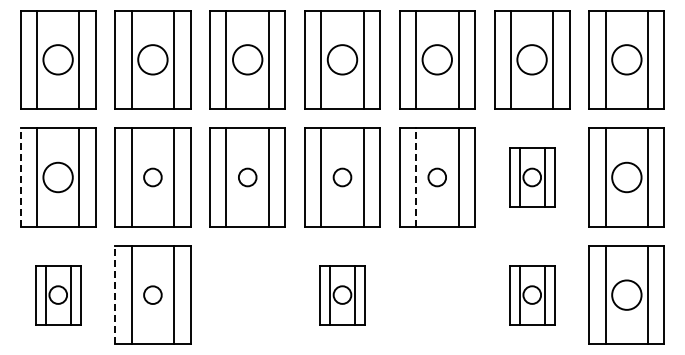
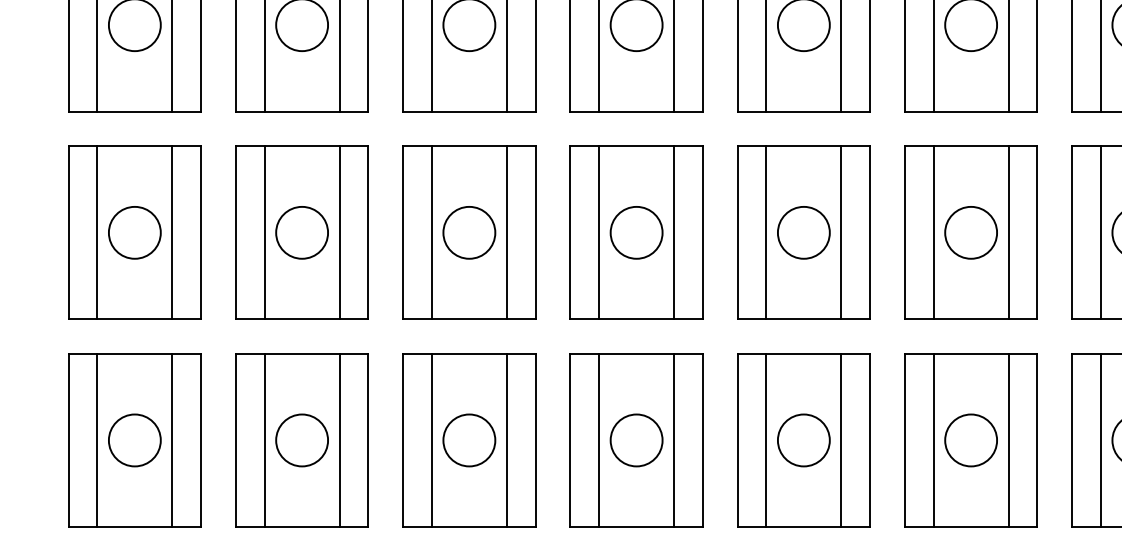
line: (20, 177) -> (68, 232), dashed -> solid
circle: (152, 177) -> (301, 232), size x1.67
circle: (247, 177) -> (468, 232), size x1.67
circle: (342, 177) -> (636, 232), size x1.67
line: (416, 177) -> (767, 232), dashed -> solid
circle: (437, 177) -> (804, 232), size x1.67
part: (532, 177) -> (971, 232), size x1.67
part: (58, 294) -> (135, 439), size x1.67
line: (115, 294) -> (236, 439), dashed -> solid
circle: (152, 294) -> (301, 439), size x1.67
part: (247, 294) -> (468, 439), added
part: (342, 294) -> (636, 439), size x1.67
part: (437, 294) -> (804, 439), added
part: (532, 294) -> (971, 439), size x1.67

